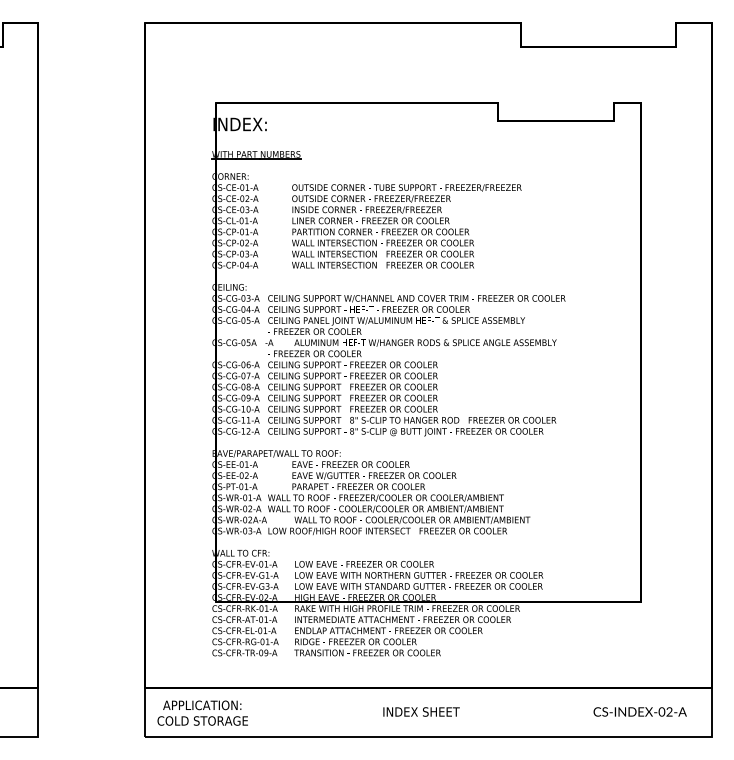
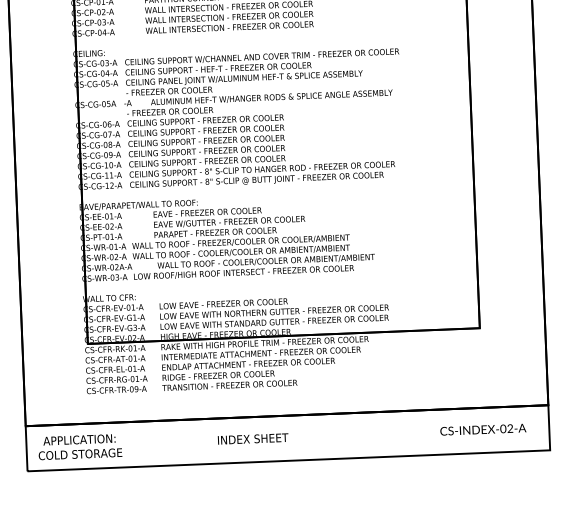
text: (421, 711) -> (253, 438), moved

